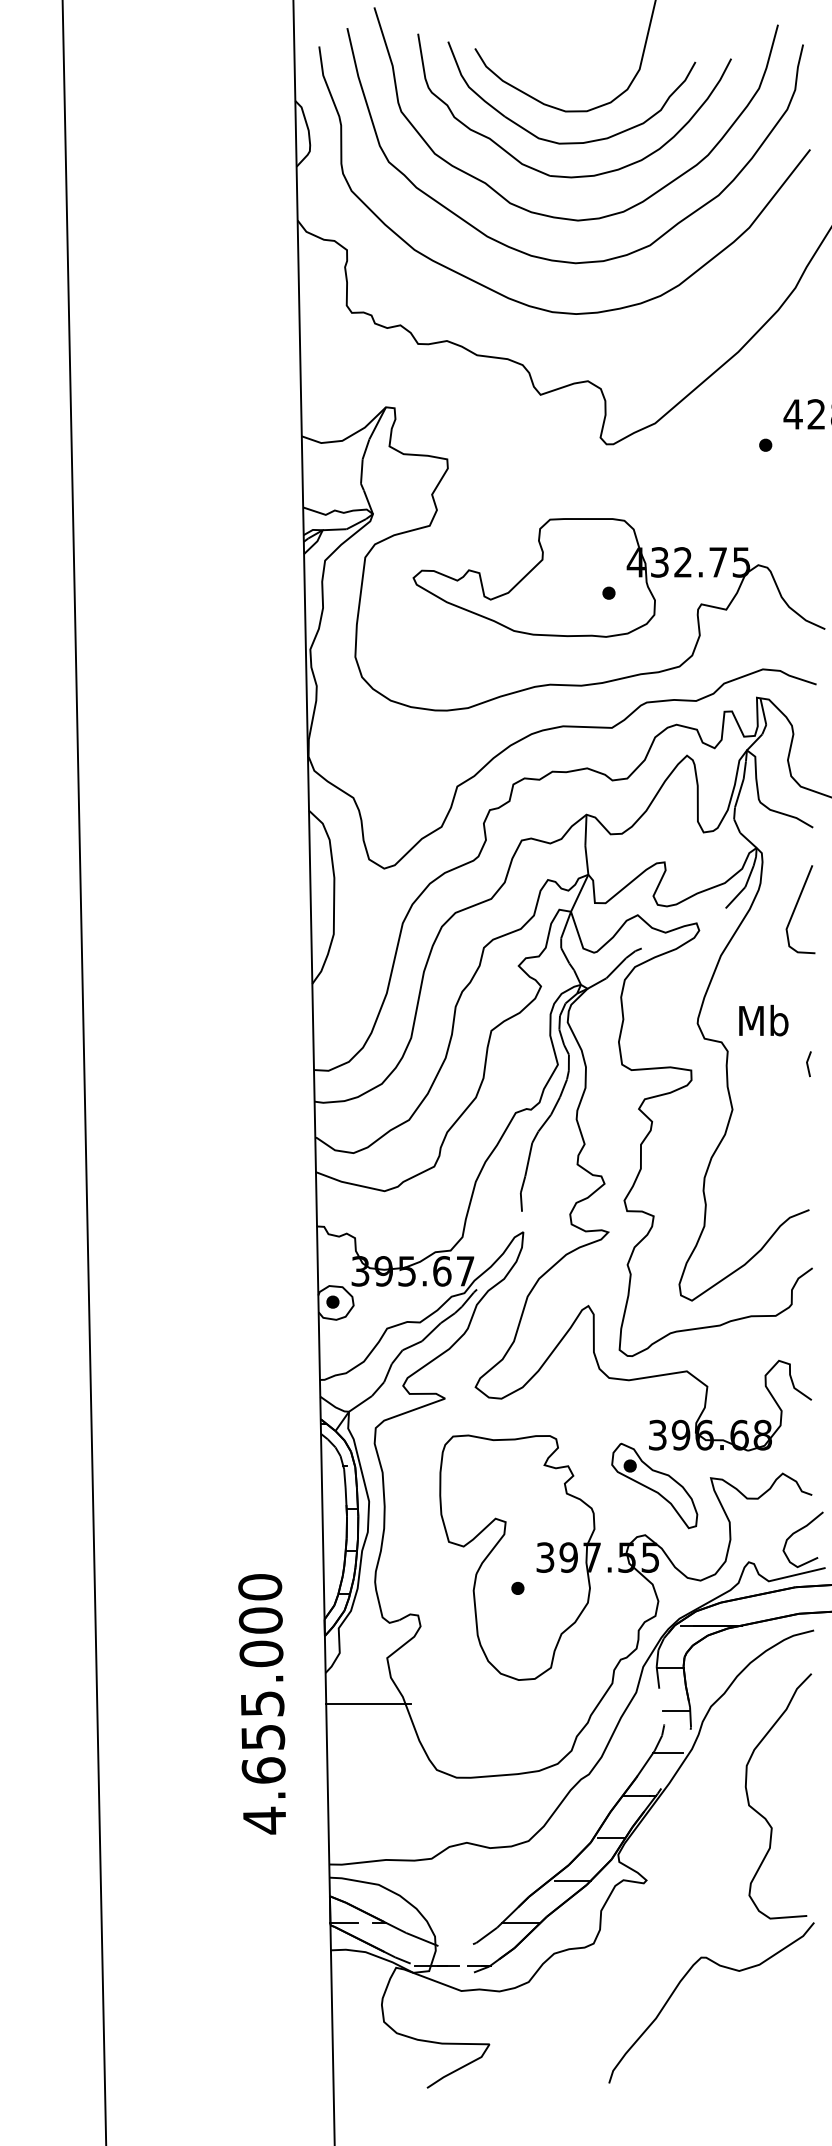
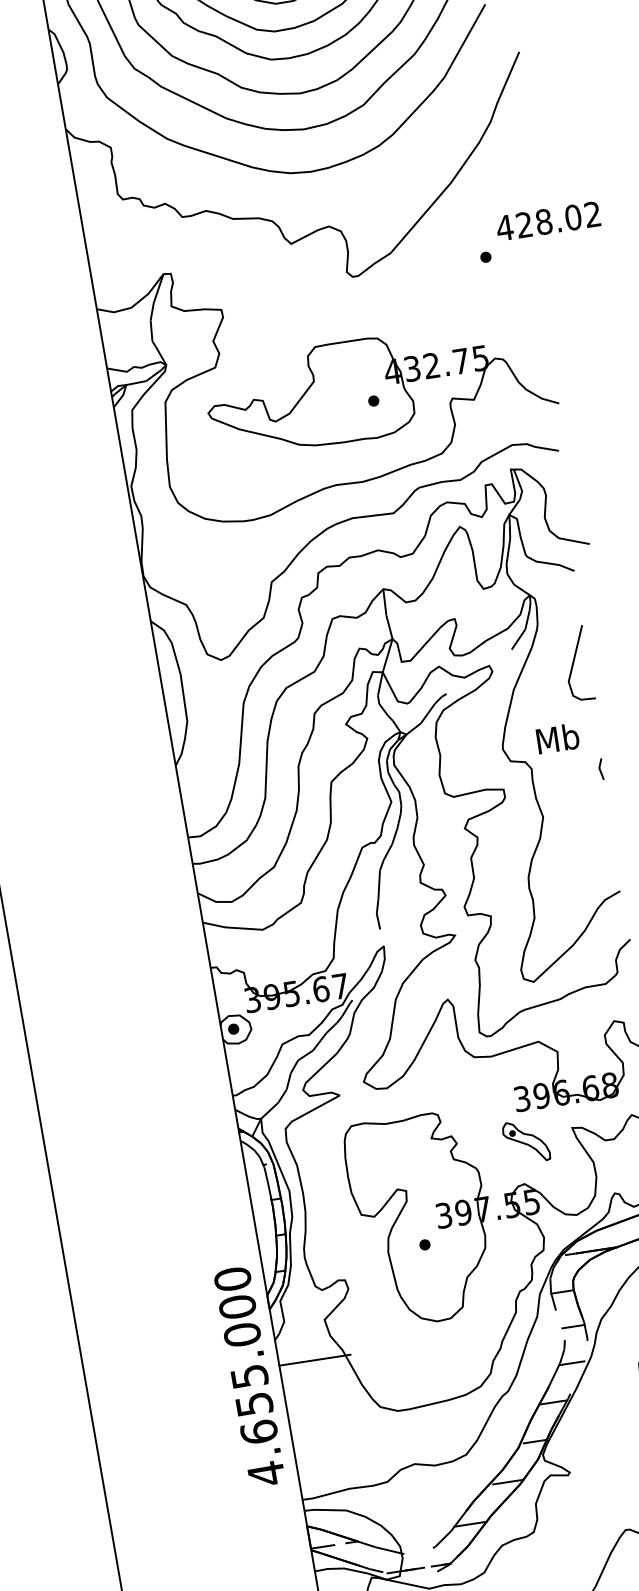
line: (796, 907) -> (574, 662), moved
part: (654, 1485) -> (526, 1141), size x0.6
text: (261, 1704) -> (248, 1377), moved

